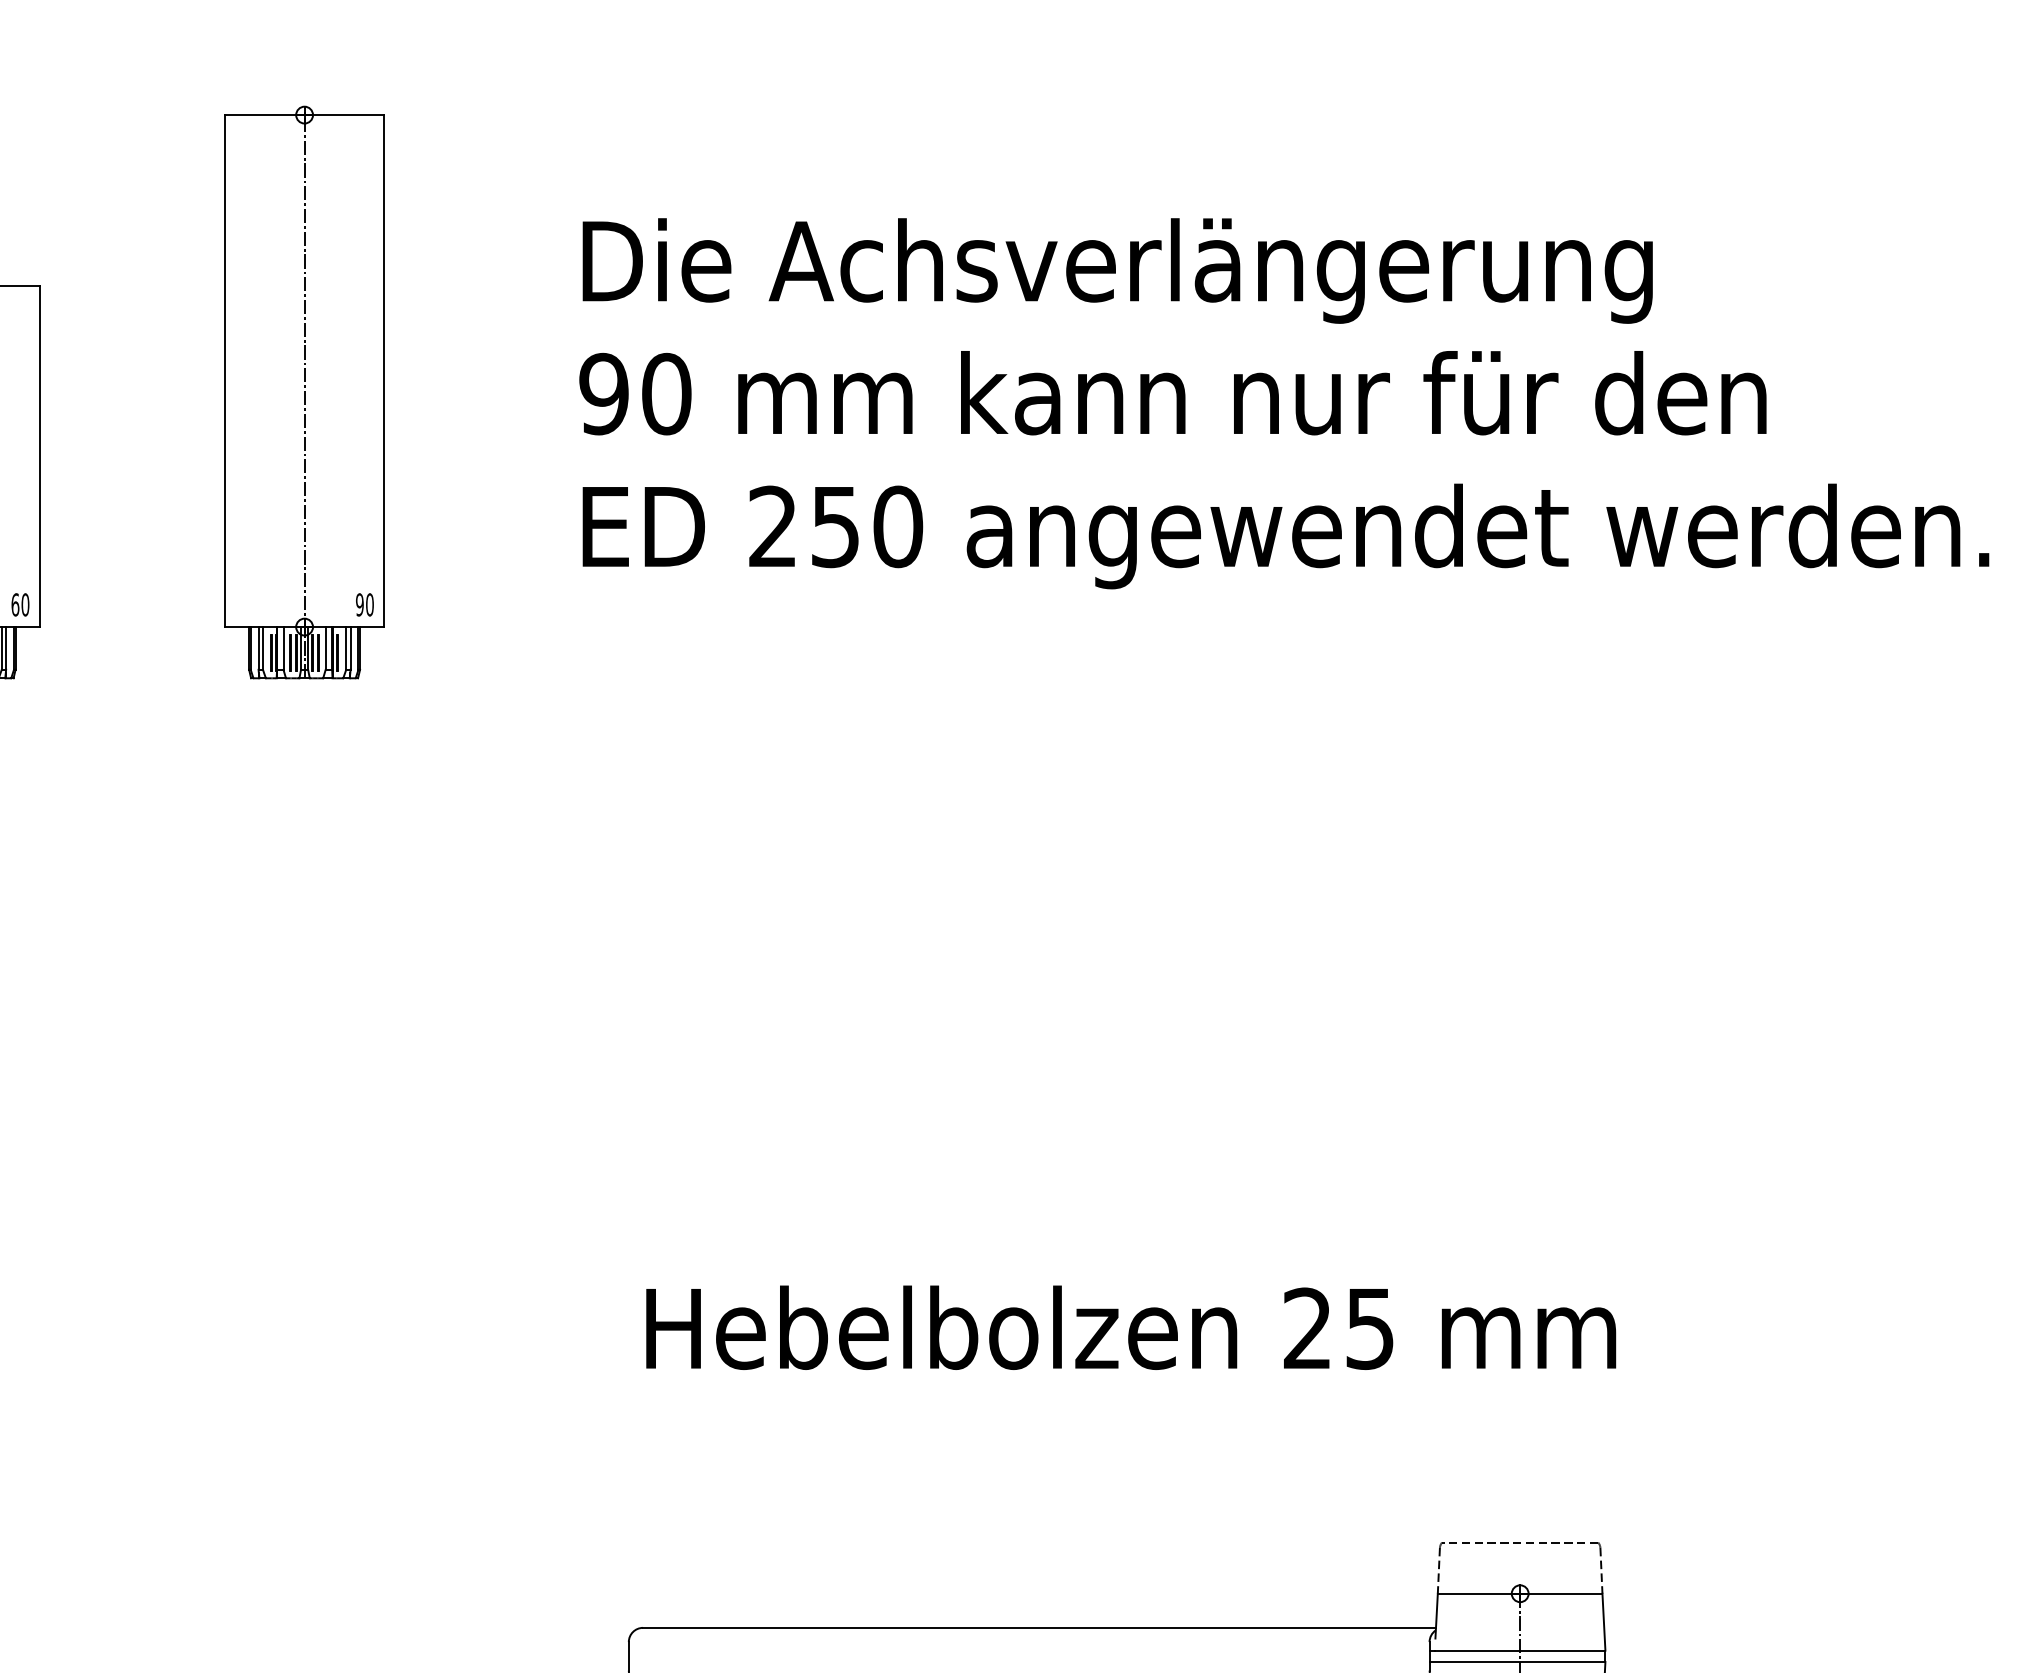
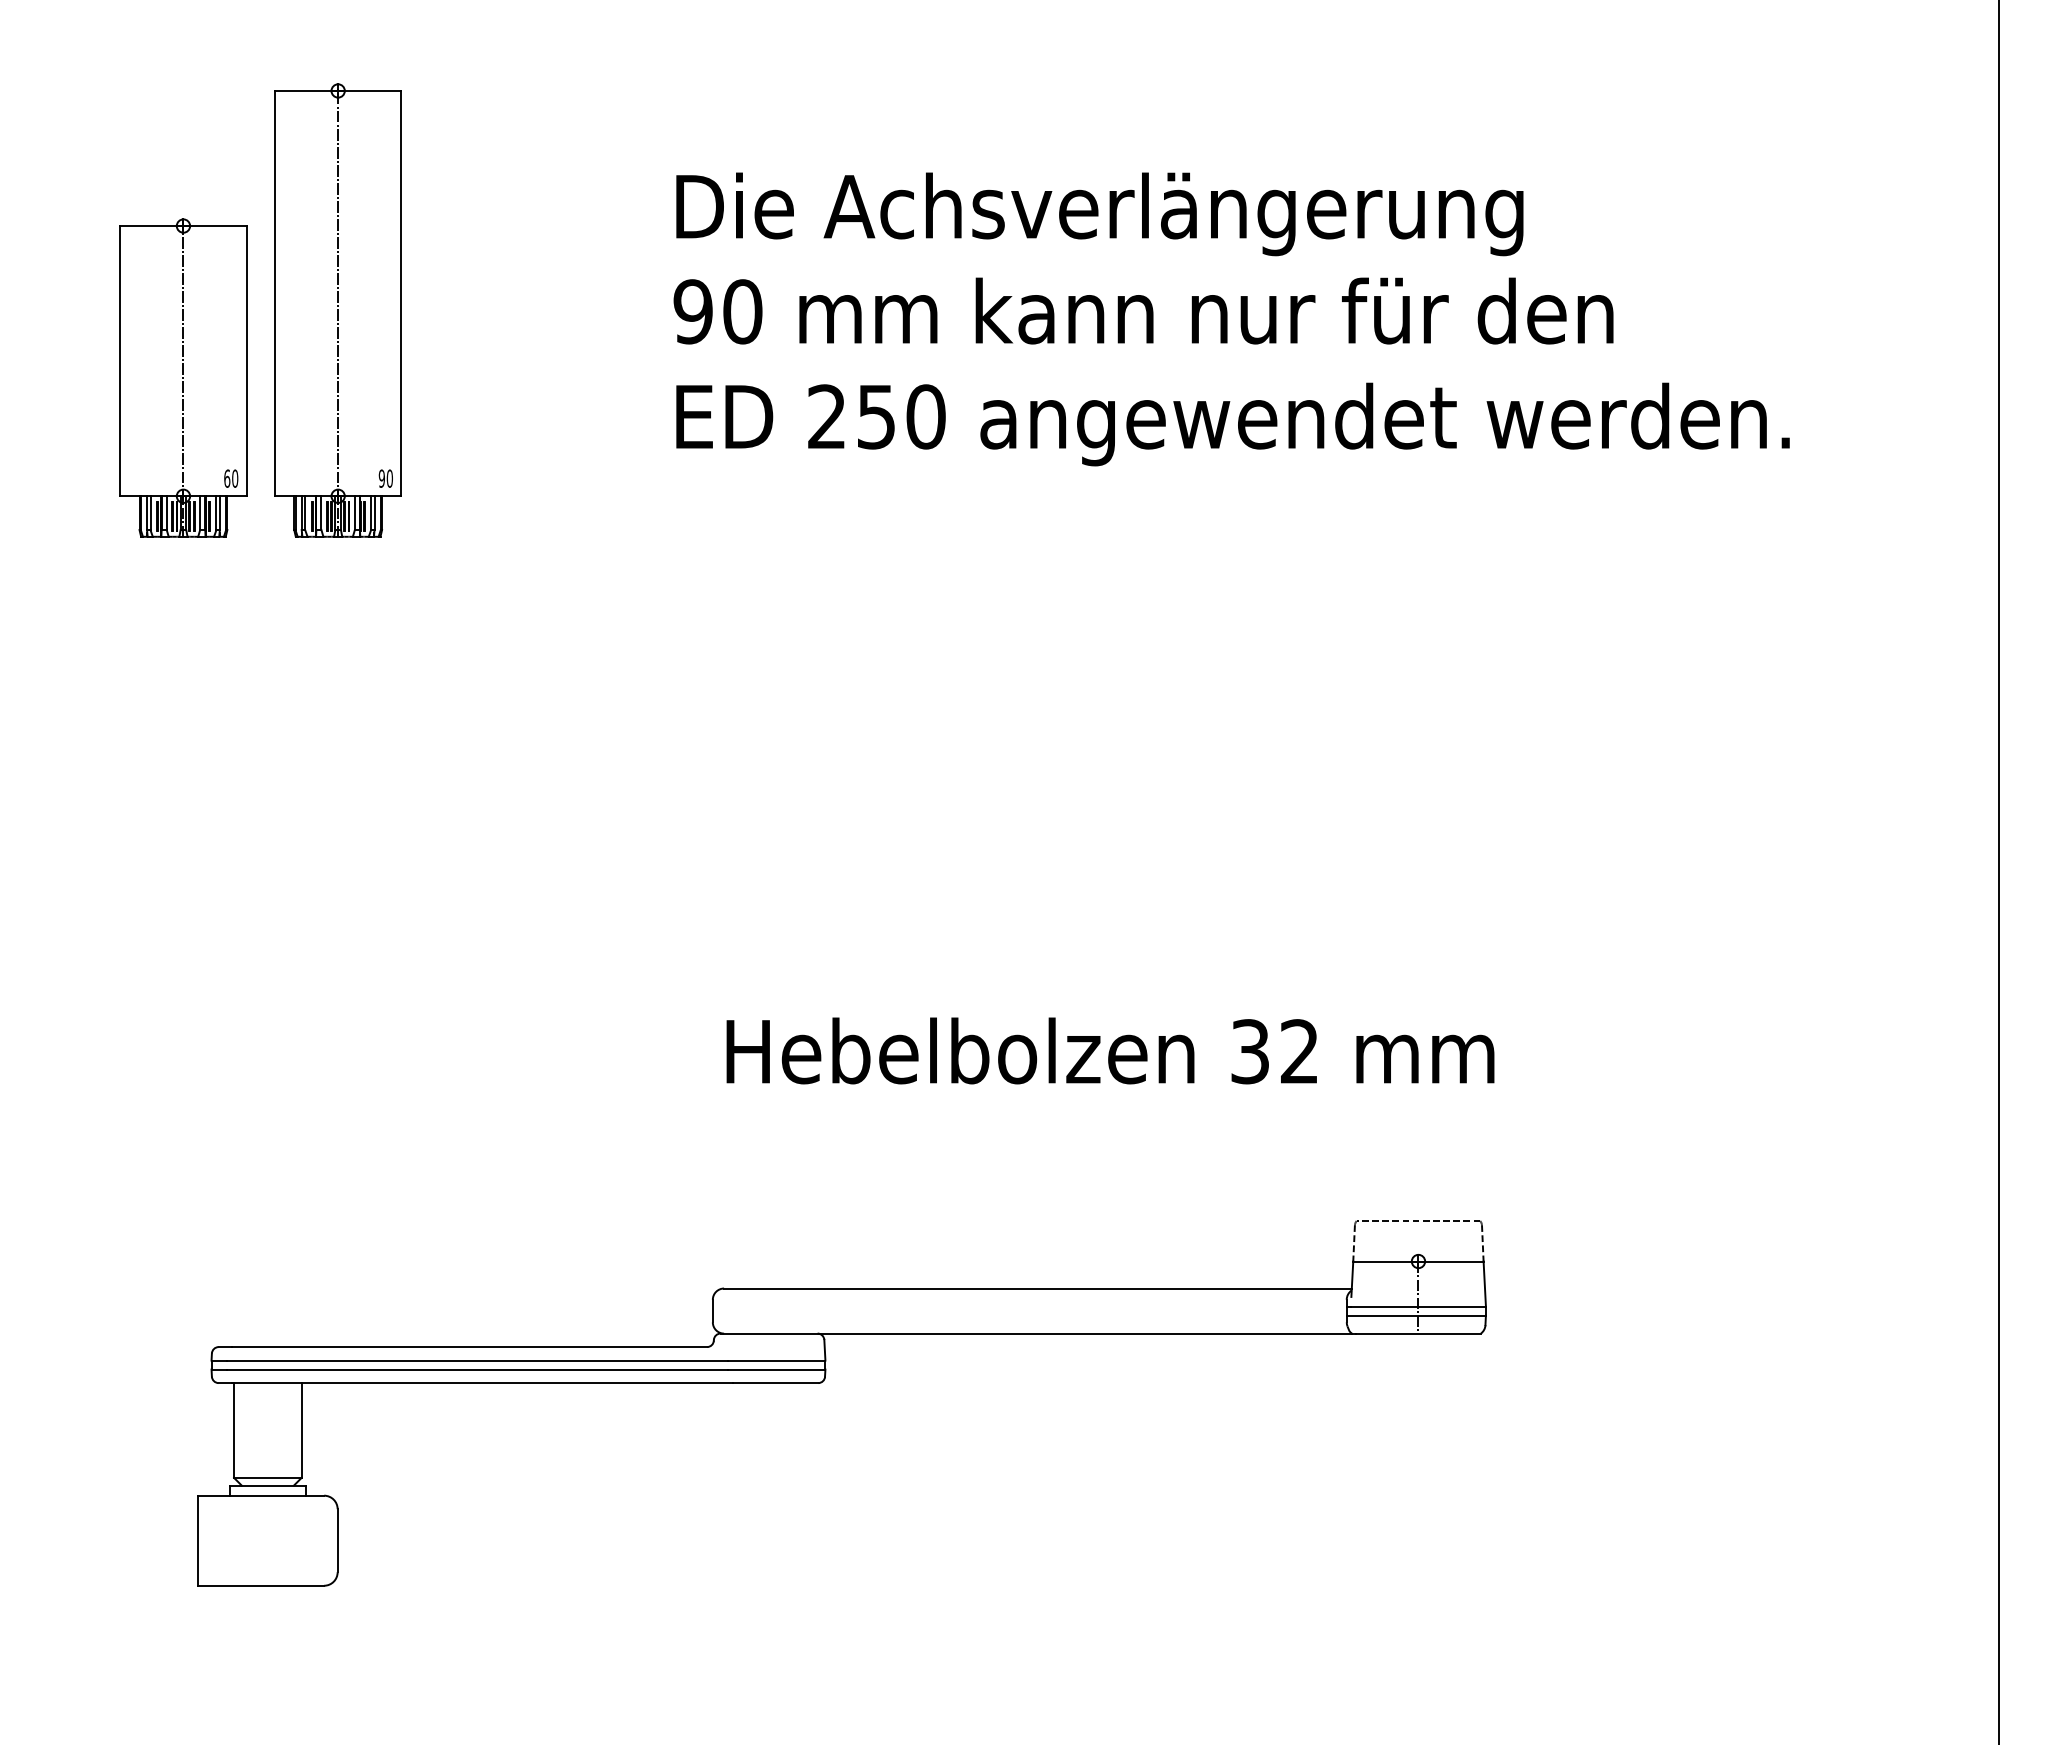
part: (303, 392) -> (337, 310), moved
text: (1338, 1328) -> (1274, 1051), 25 -> 32

